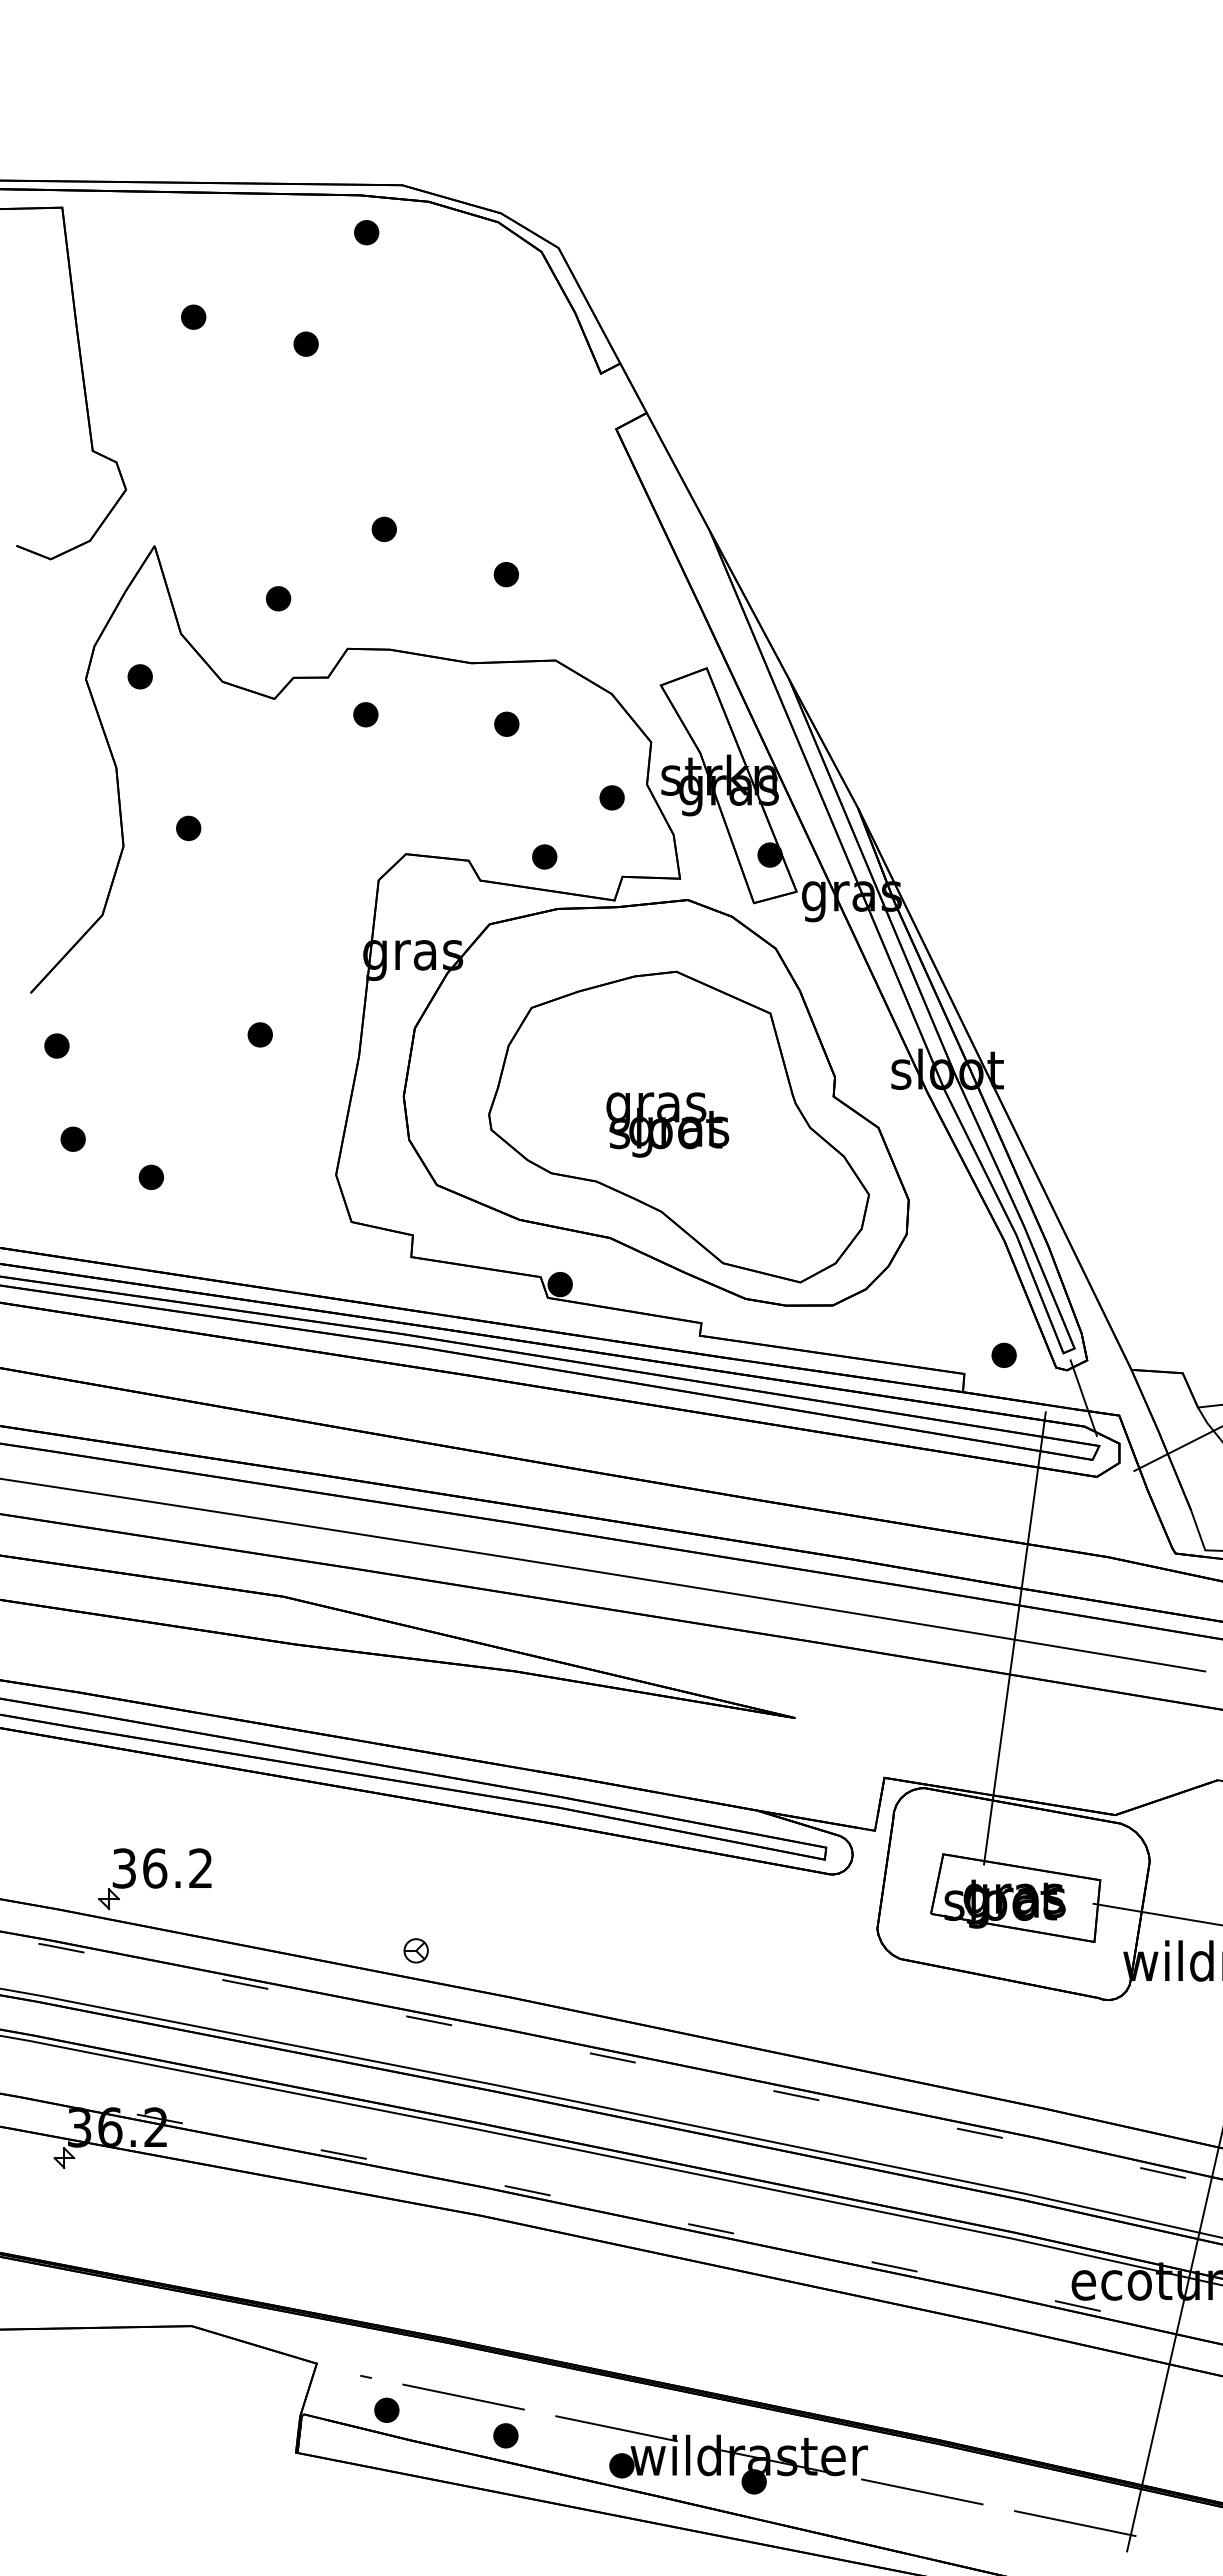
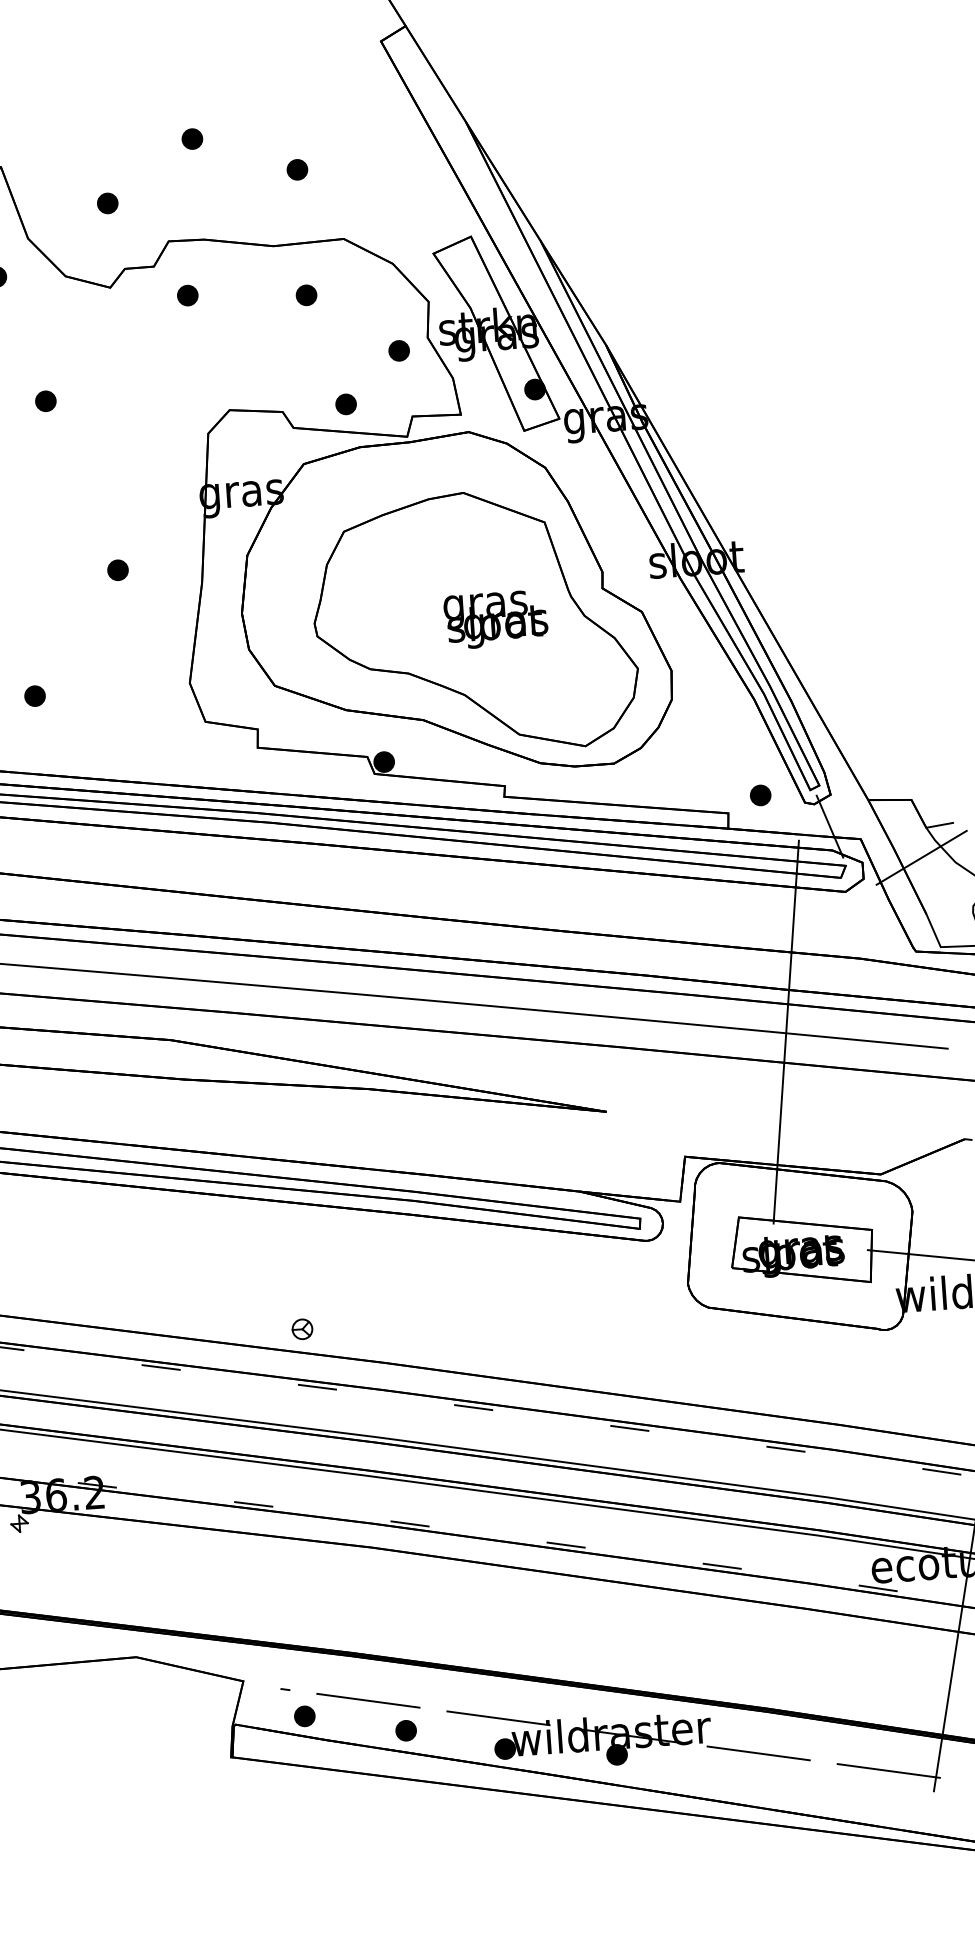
text: (667, 1124) -> (495, 619), moved
part: (154, 1878) -> (78, 1283), removed

